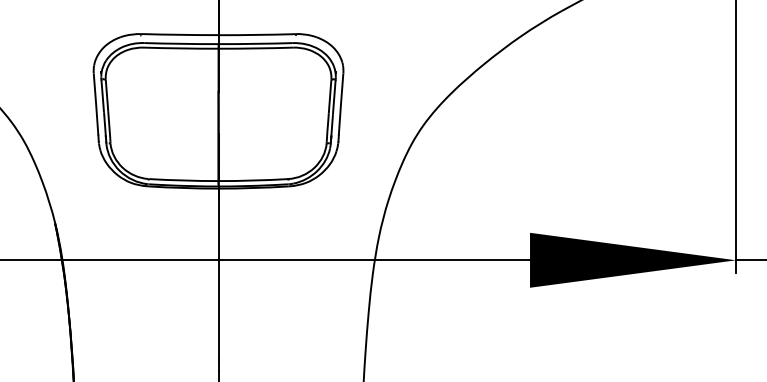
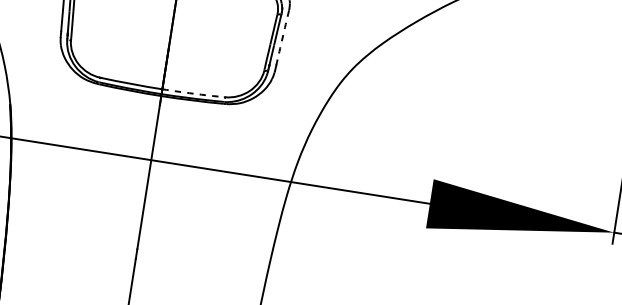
arc: (340, 104) -> (282, 37), solid -> dashed
arc: (253, 180) -> (193, 93), solid -> dashed

